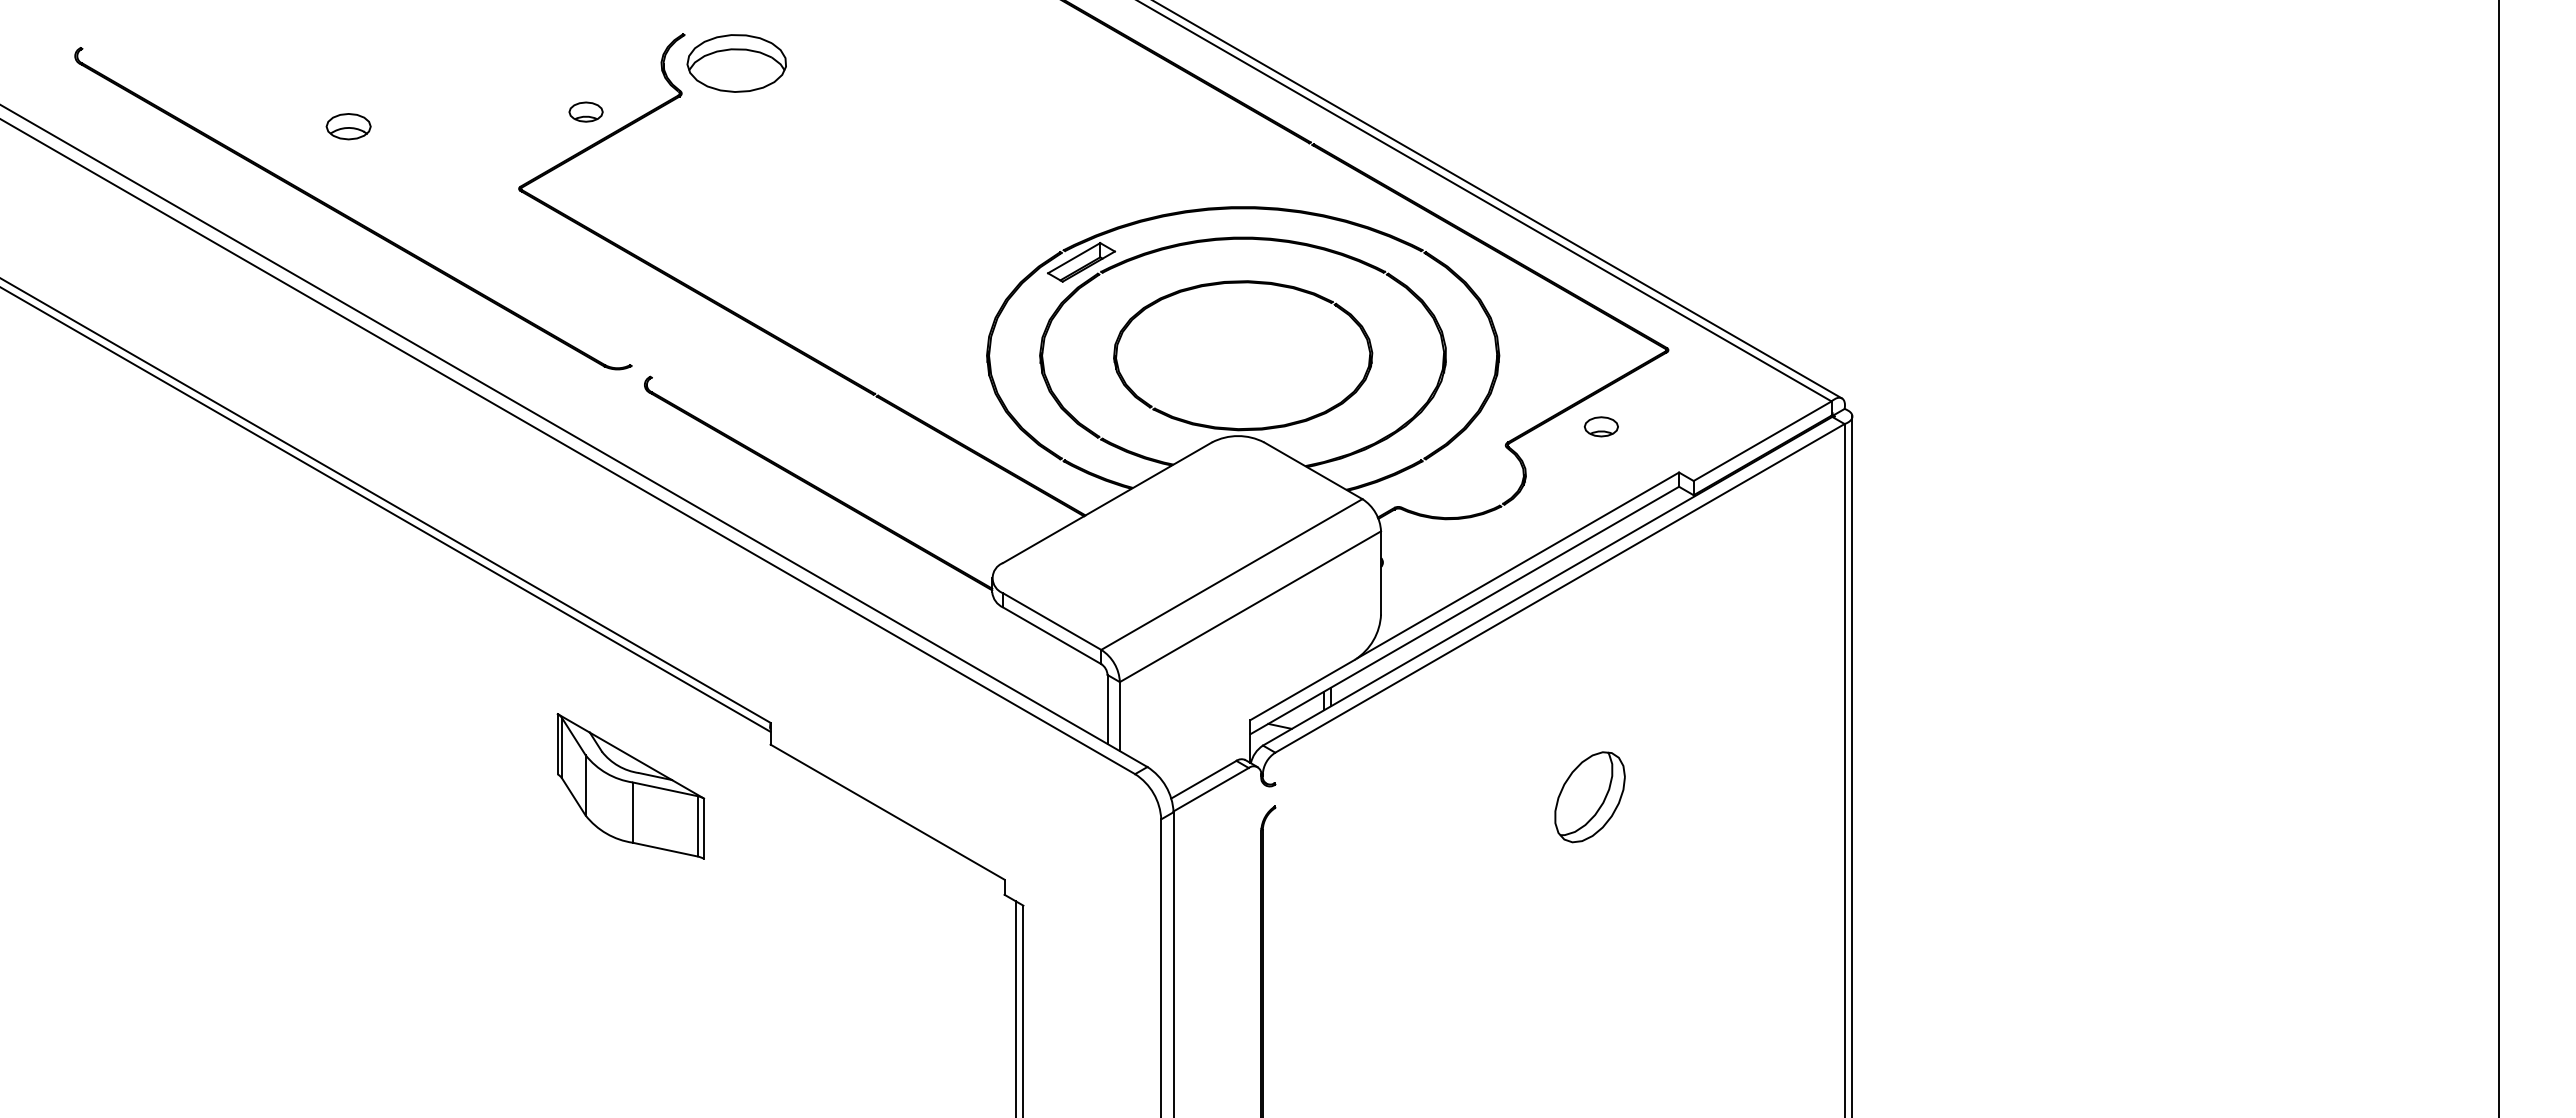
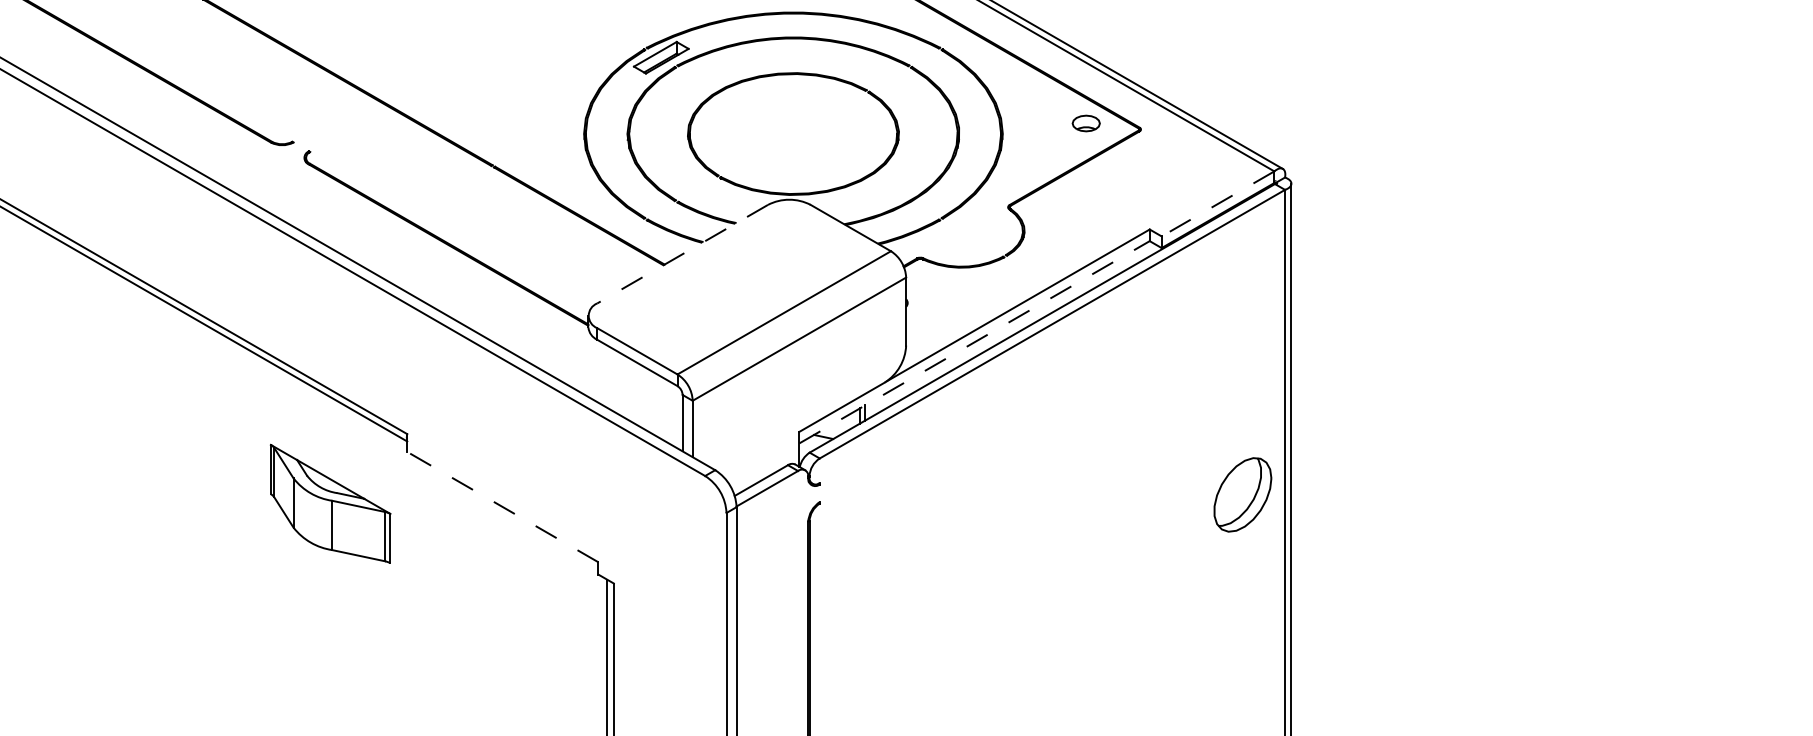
part: (1600, 426) -> (1085, 123), moved
line: (1762, 441) -> (1217, 204), solid -> dashed
line: (1107, 502) -> (682, 254), solid -> dashed
line: (1465, 610) -> (975, 342), solid -> dashed
part: (630, 786) -> (330, 504), moved
part: (1589, 797) -> (1242, 495), moved
line: (887, 811) -> (502, 506), solid -> dashed

